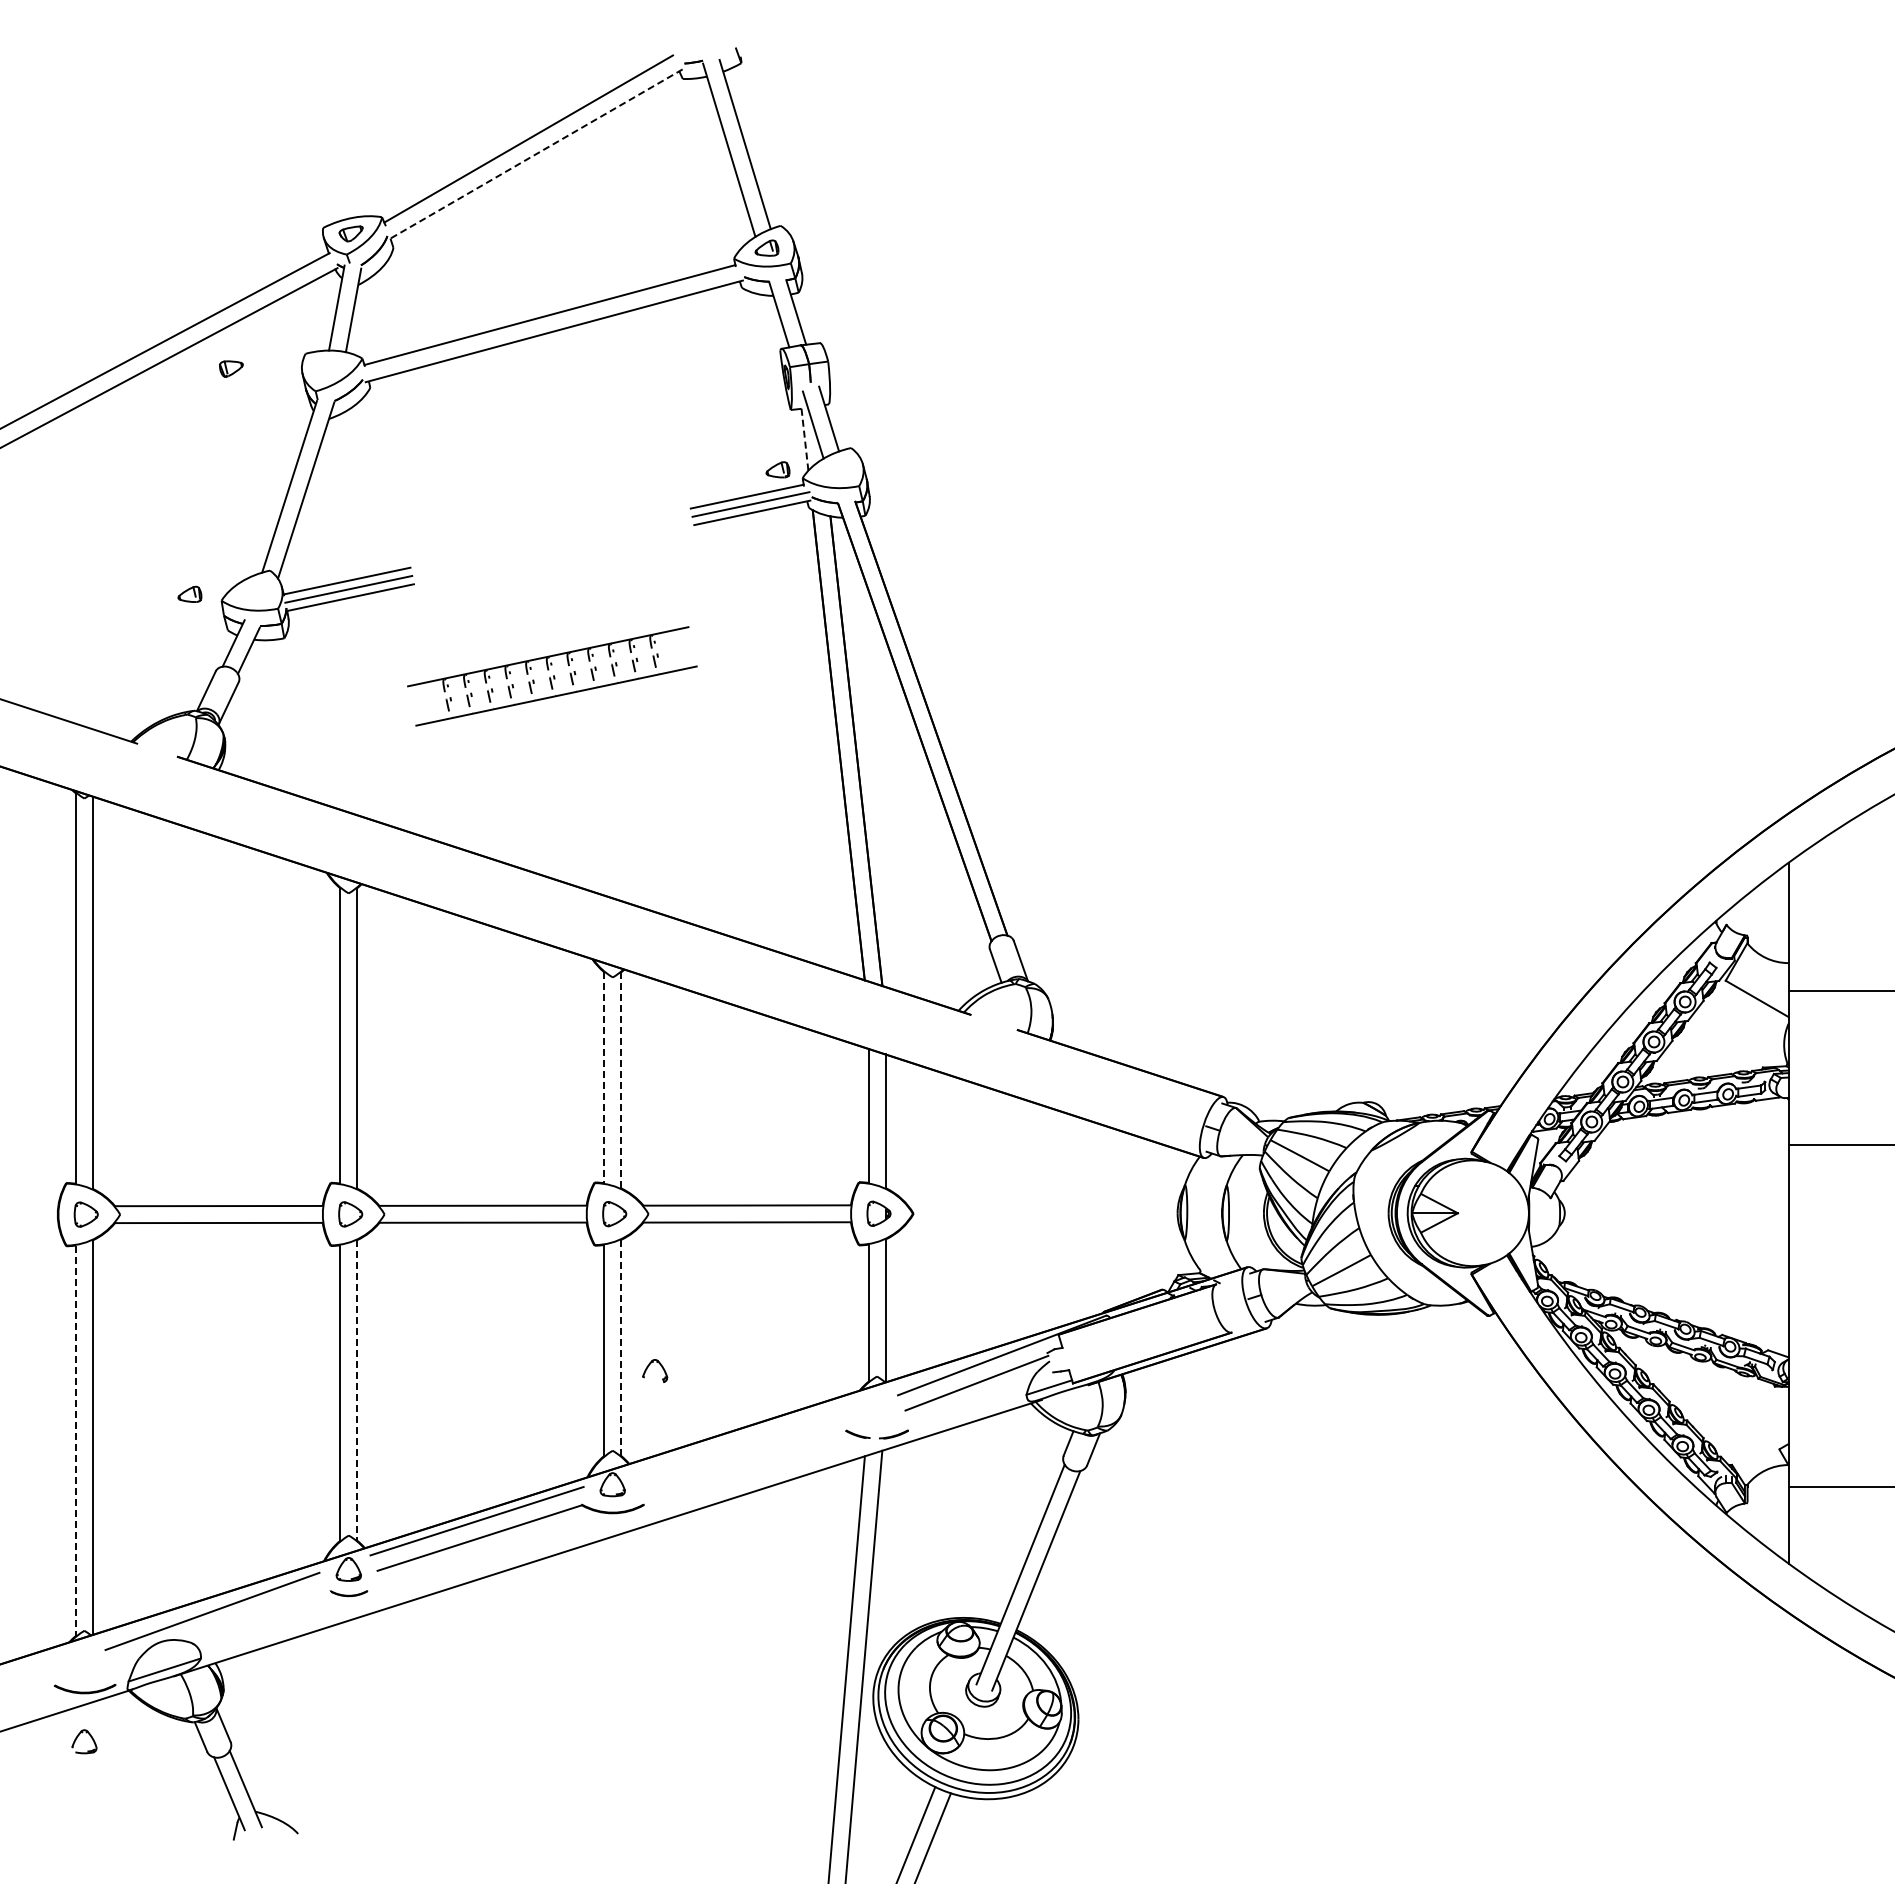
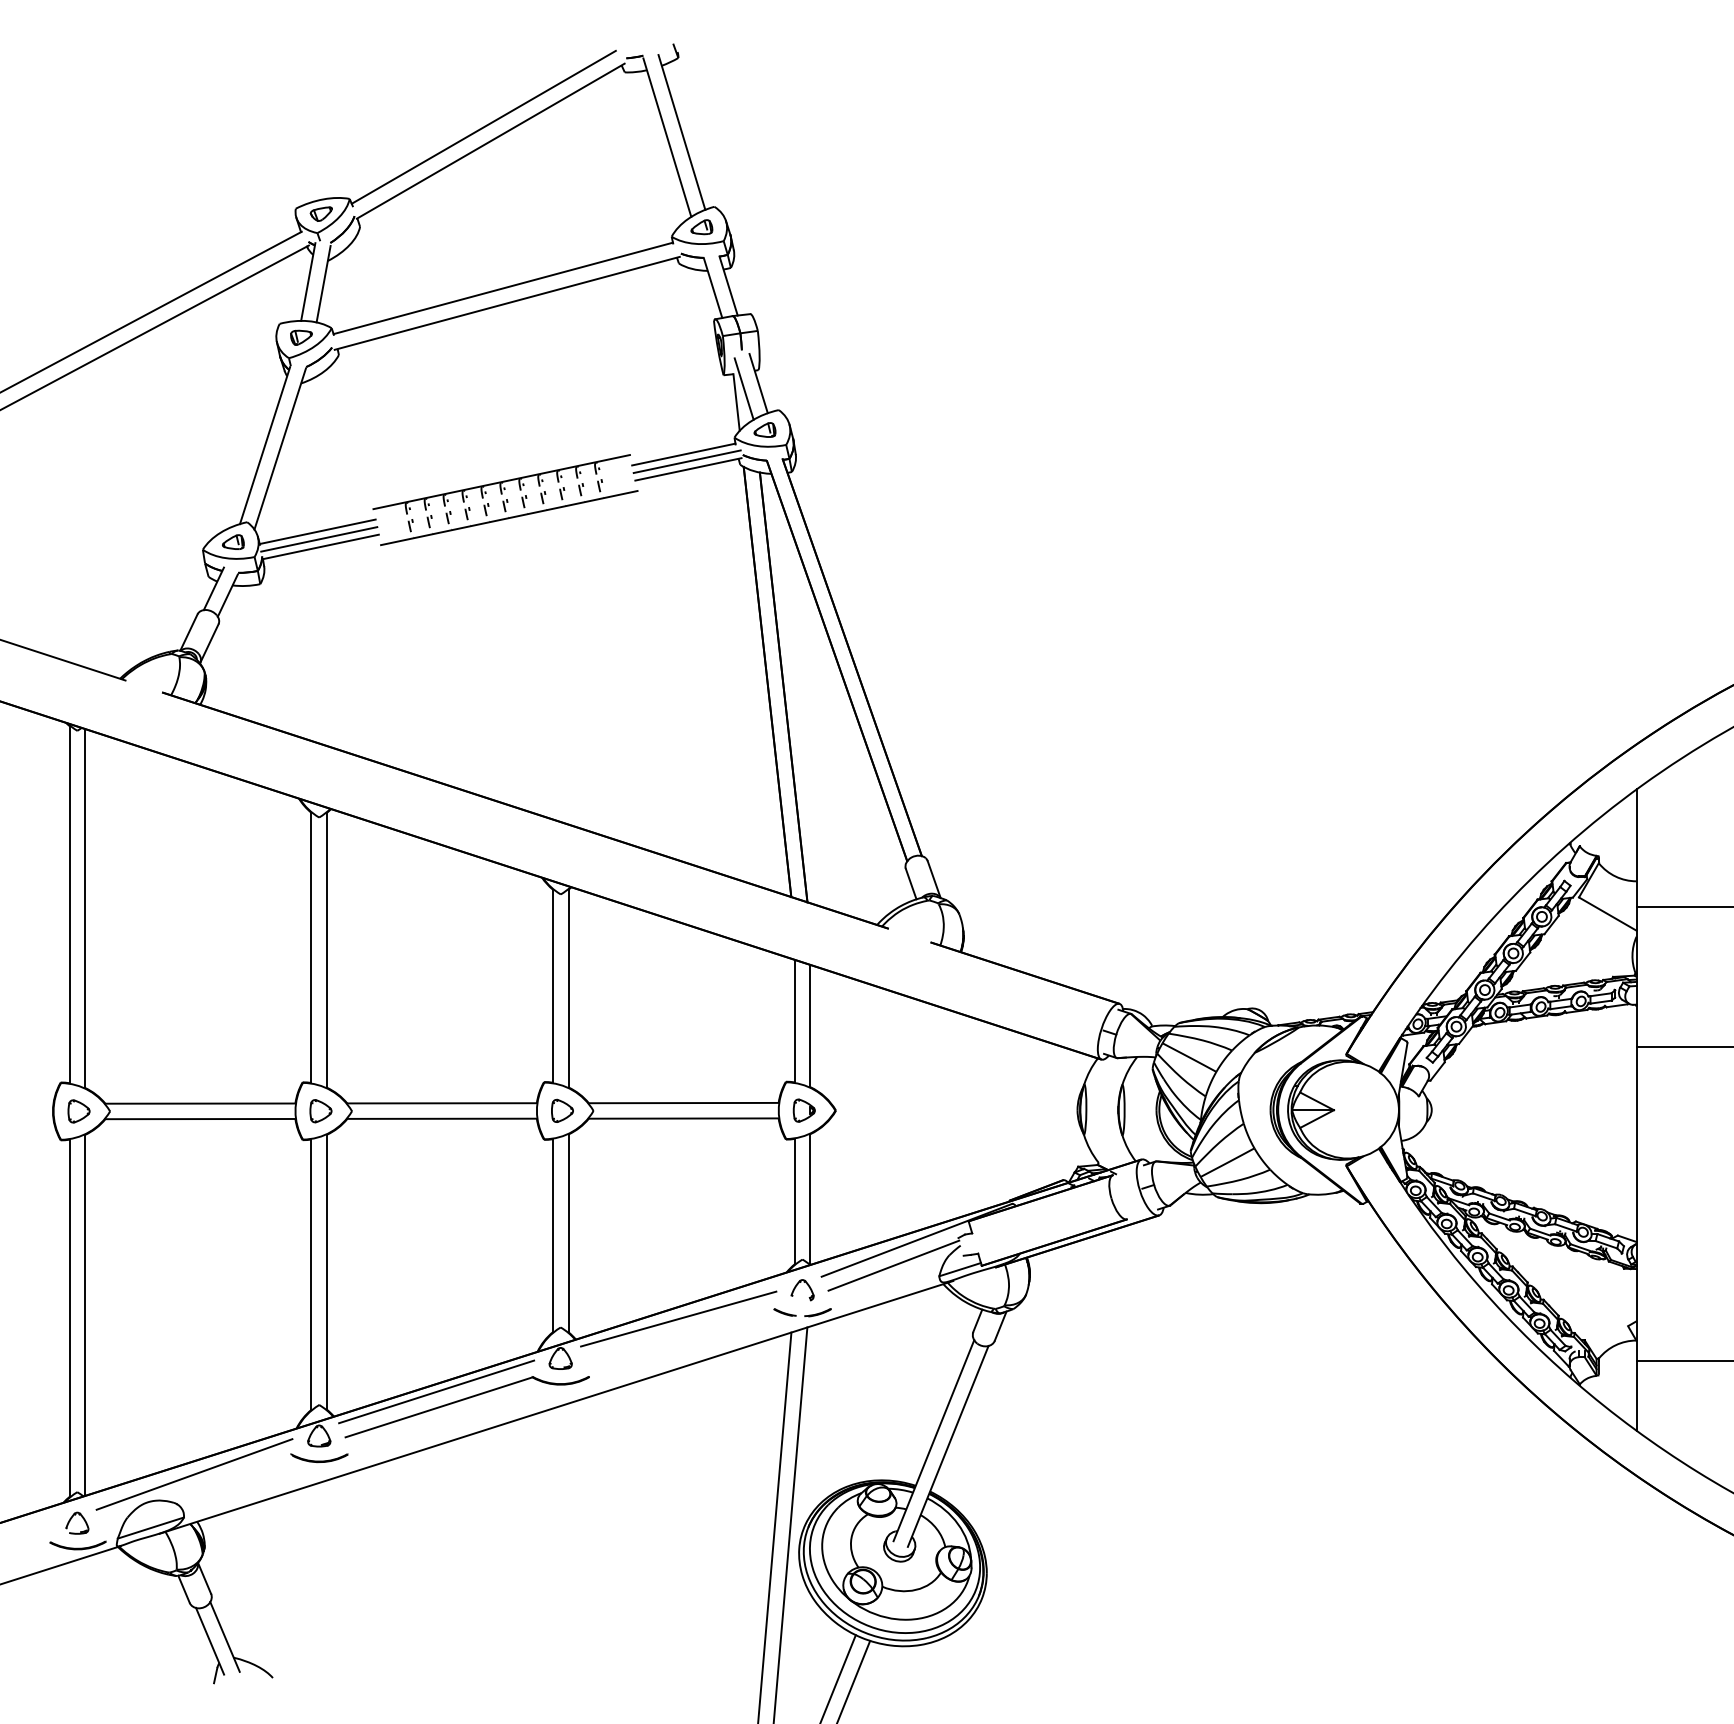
line: (535, 154) -> (490, 141), dashed -> solid
part: (231, 368) -> (301, 337), moved
line: (805, 440) -> (737, 403), dashed -> solid
part: (777, 469) -> (764, 429), moved
part: (189, 593) -> (232, 541), moved
part: (552, 676) -> (505, 500), moved
line: (604, 1078) -> (553, 986), dashed -> solid
line: (621, 1080) -> (568, 988), dashed -> solid
line: (621, 1348) -> (568, 1233), dashed -> solid
part: (661, 1367) -> (808, 1286), moved
line: (357, 1390) -> (327, 1272), dashed -> solid
line: (75, 1441) -> (69, 1318), dashed -> solid
line: (741, 1441) -> (678, 1318), added
part: (348, 1593) -> (318, 1458), size x1.67
part: (90, 1737) -> (82, 1519), moved

